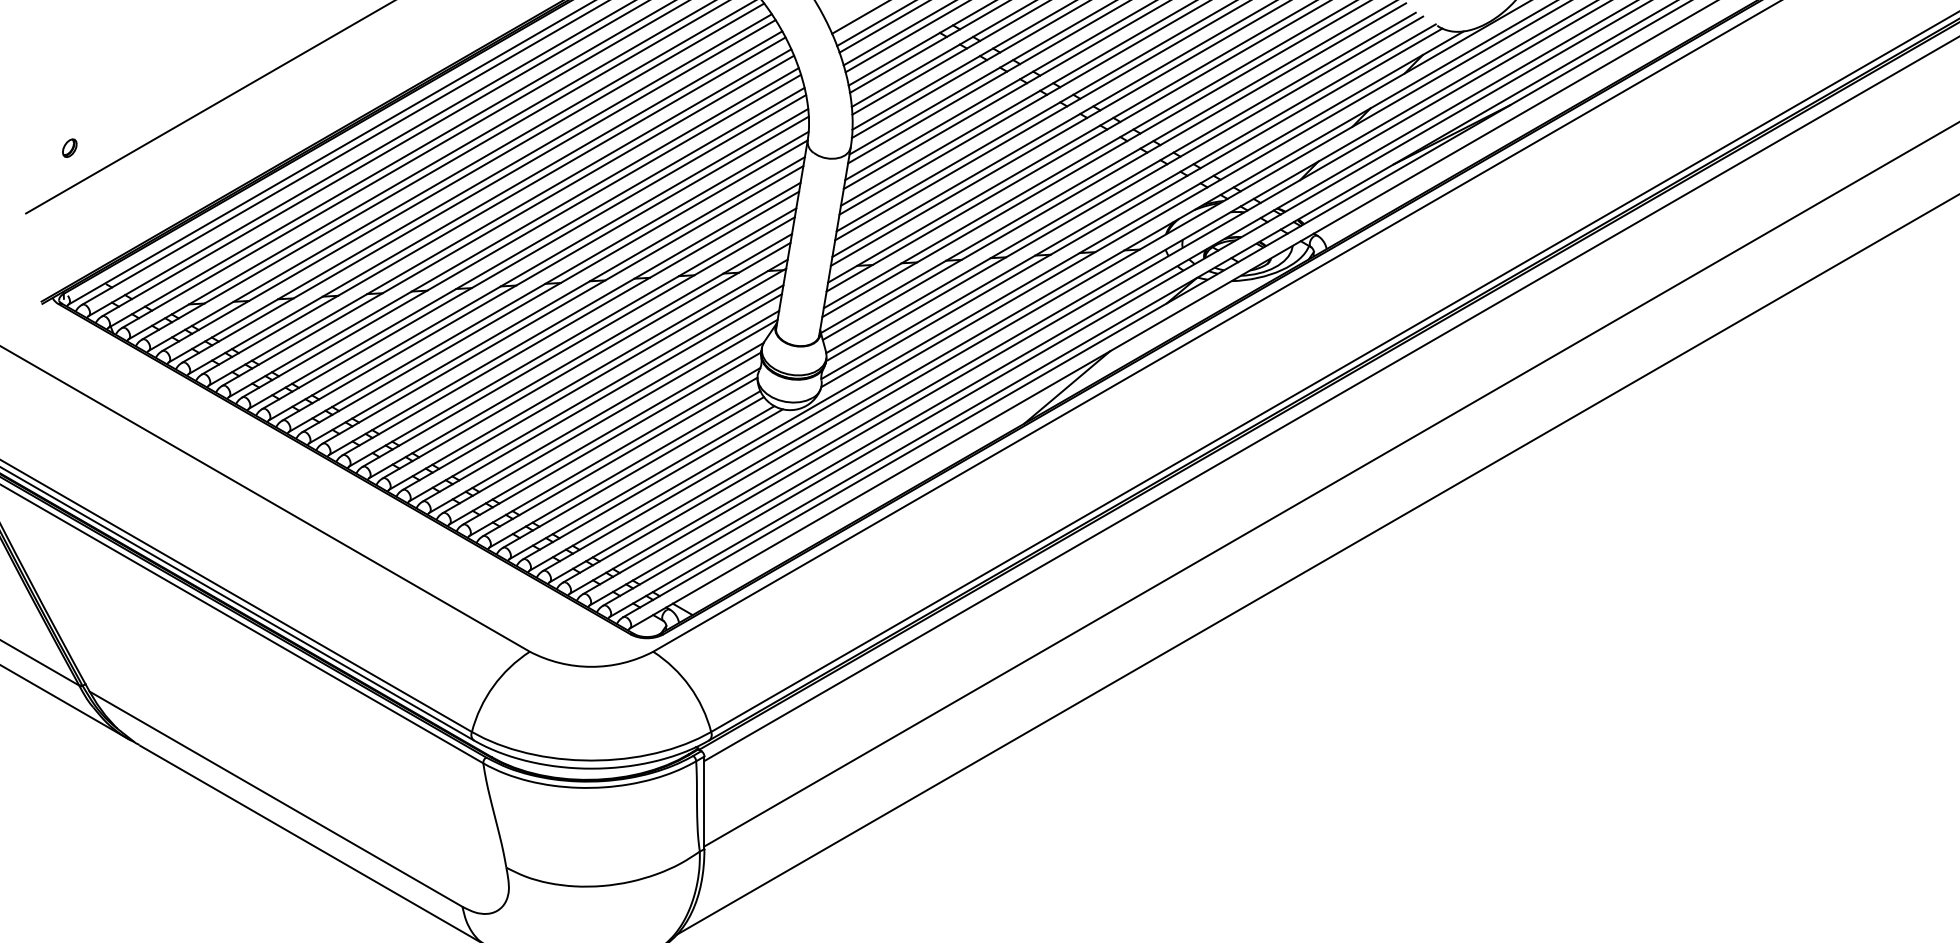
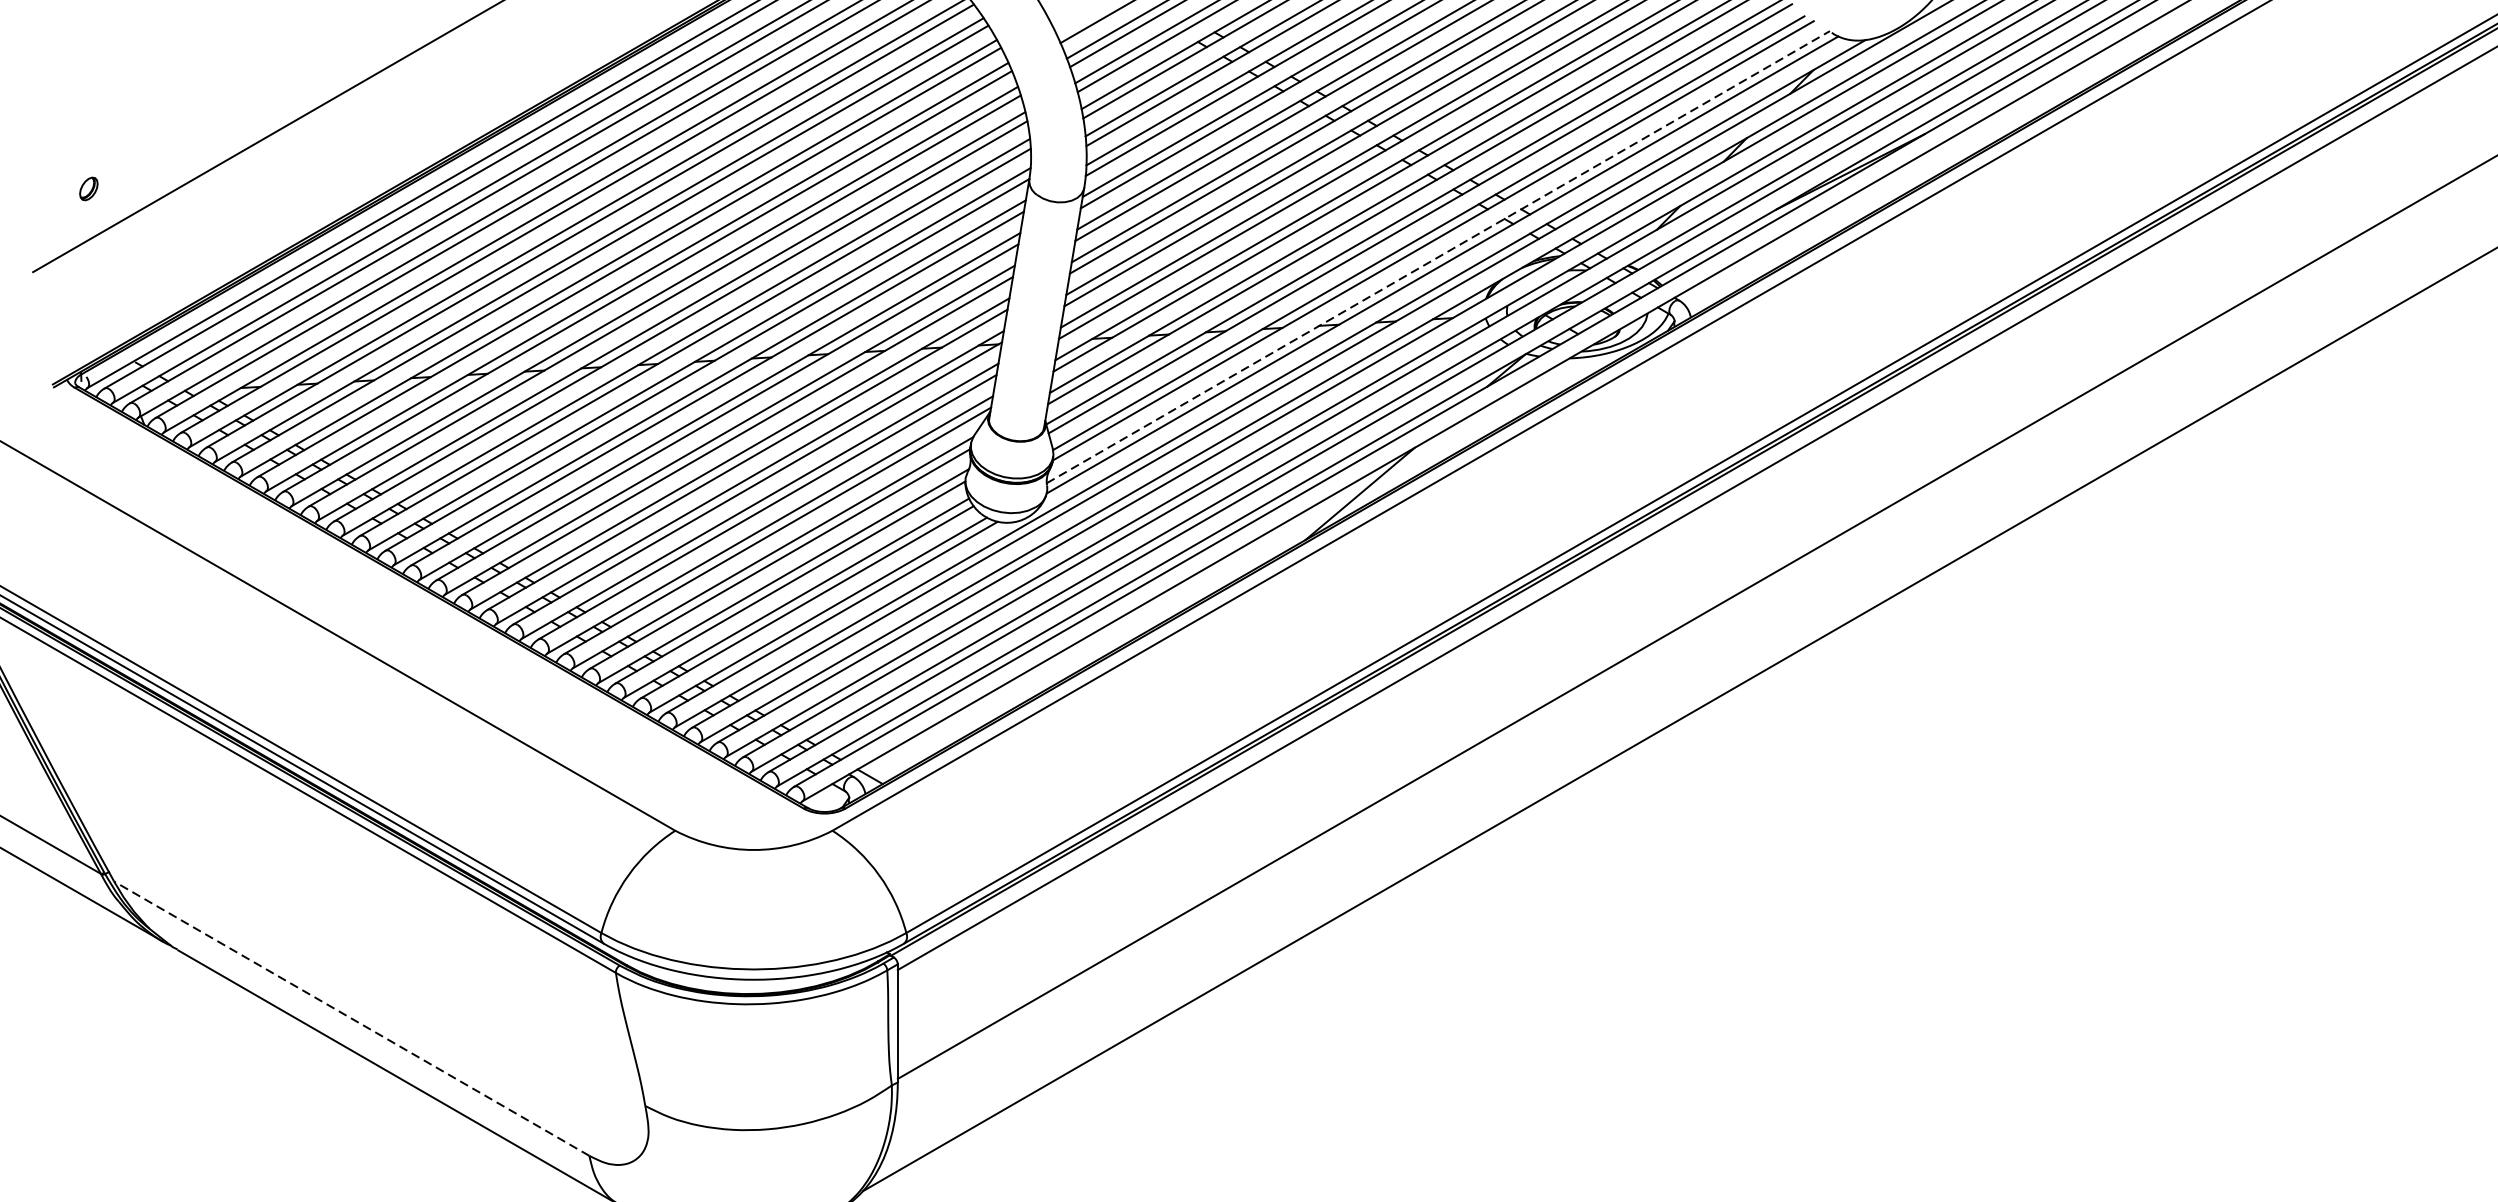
line: (1128, 201) -> (1438, 256), solid -> dashed
line: (275, 798) -> (351, 1017), solid -> dashed

